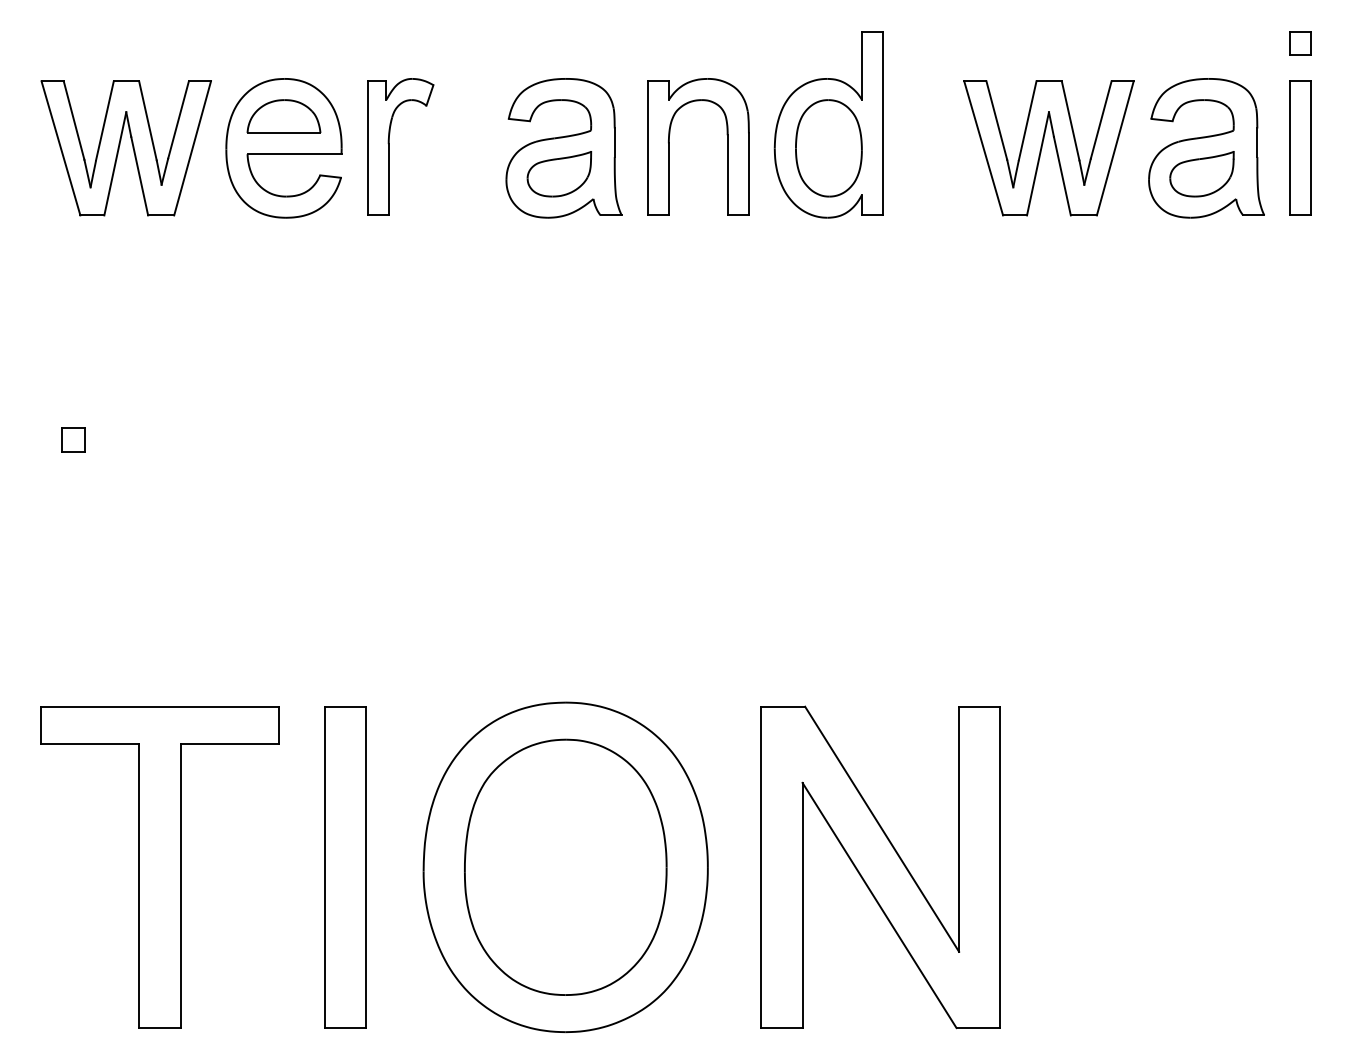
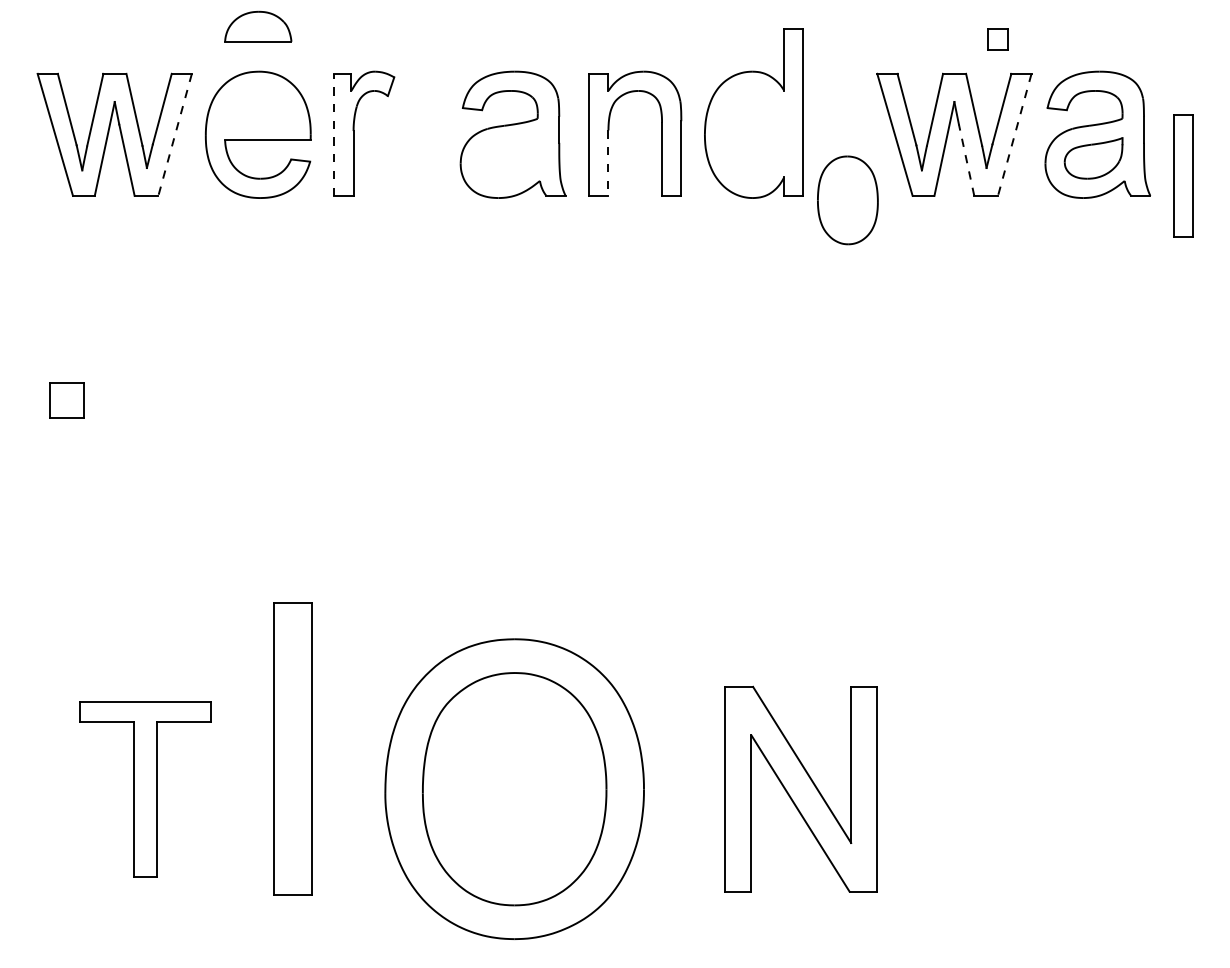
part: (1300, 43) -> (997, 39), moved
part: (283, 116) -> (257, 26), moved
line: (367, 147) -> (334, 134), solid -> dashed
part: (1300, 147) -> (1183, 175), moved
line: (192, 148) -> (175, 135), solid -> dashed
part: (828, 148) -> (847, 200), moved
line: (1115, 148) -> (1014, 135), solid -> dashed
part: (559, 174) -> (508, 158), removed
line: (1062, 175) -> (966, 159), solid -> dashed
line: (668, 179) -> (608, 163), solid -> dashed
part: (73, 439) -> (66, 399), size x1.6
part: (159, 867) -> (144, 789), size x0.6
part: (345, 867) -> (293, 749), moved
part: (880, 867) -> (801, 789), size x0.7

